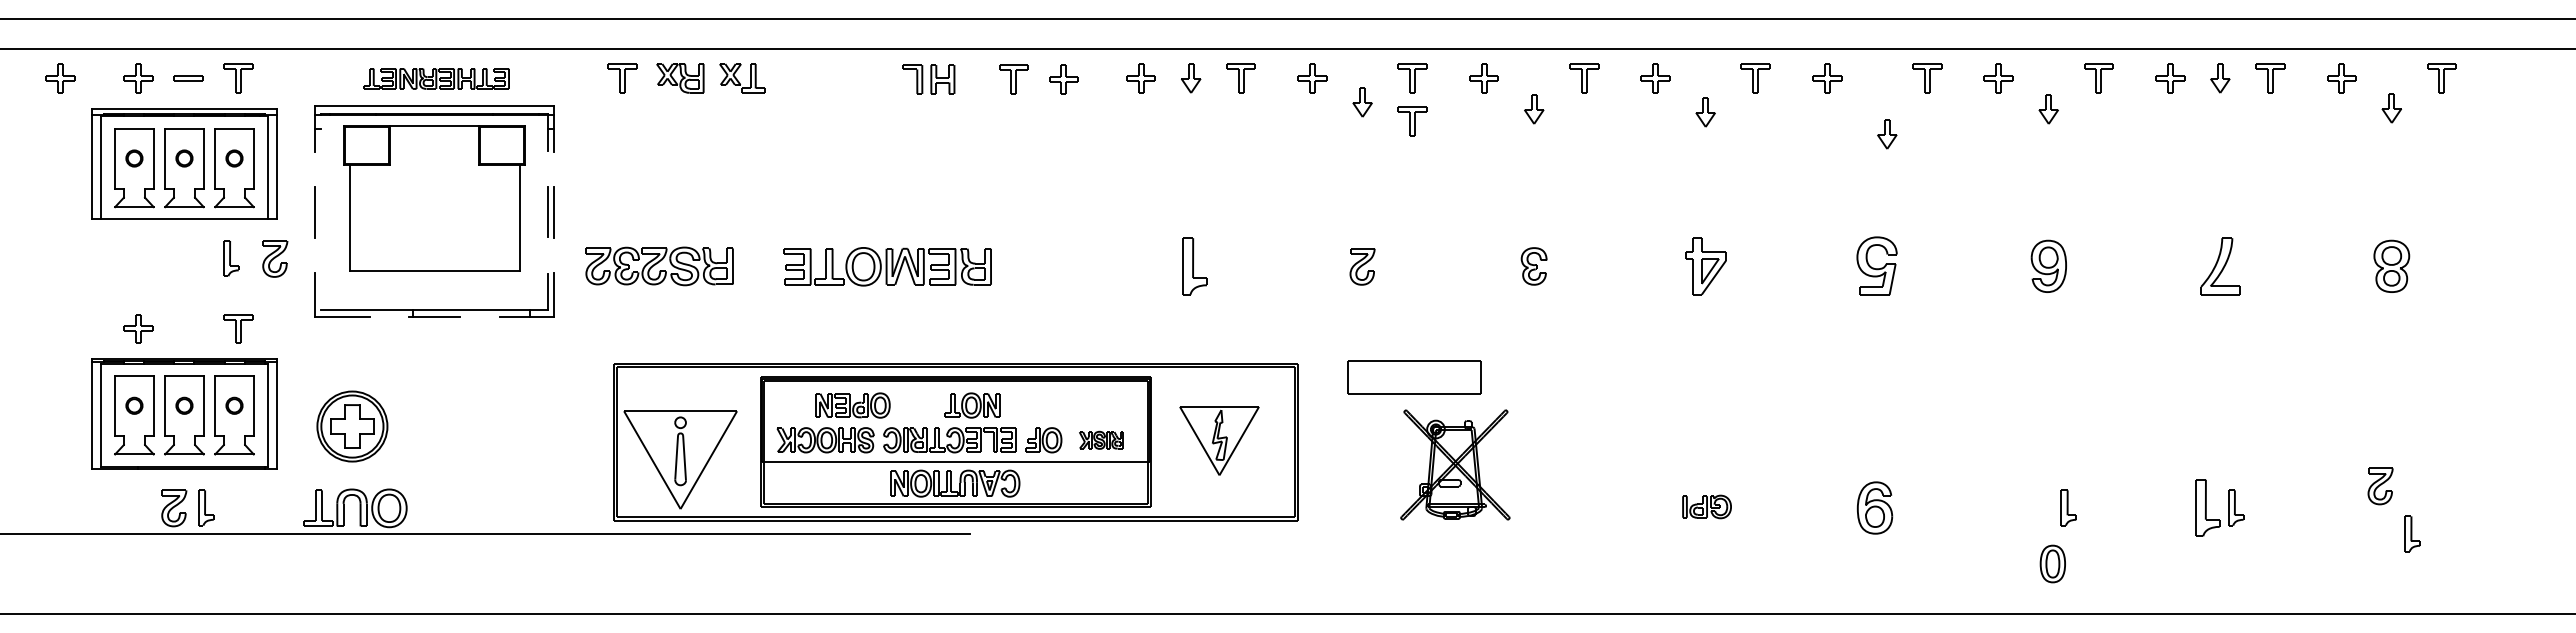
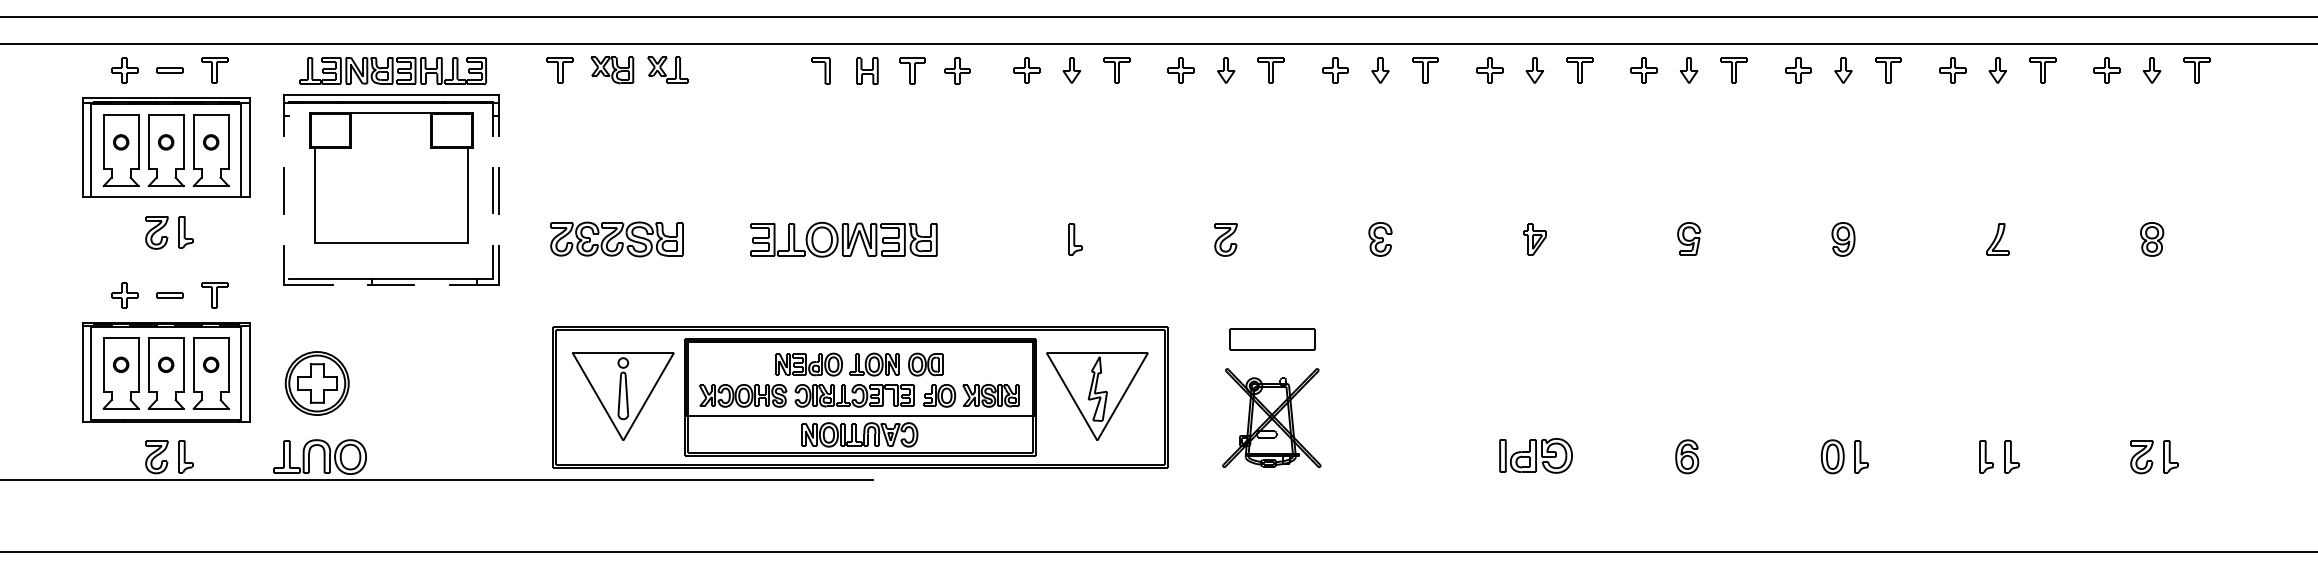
part: (60, 78) -> (54, 70), removed
part: (436, 78) -> (392, 70), size x1.43
part: (942, 79) -> (867, 71), moved
part: (1362, 102) -> (1226, 70), moved
part: (2391, 108) -> (2151, 70), moved
part: (1534, 109) -> (1380, 70), moved
part: (2048, 109) -> (1843, 70), moved
part: (1705, 112) -> (1534, 70), moved
part: (1412, 121) -> (1271, 109), removed
part: (1887, 134) -> (1689, 70), moved
part: (231, 258) -> (185, 232), moved
part: (275, 258) -> (157, 232), moved
part: (1877, 265) -> (1689, 238), size x0.62
part: (659, 266) -> (616, 239), moved
part: (887, 266) -> (843, 239), moved
part: (1194, 266) -> (1074, 239), size x0.62
part: (1705, 266) -> (1534, 239), size x0.62
part: (2048, 266) -> (1843, 239), size x0.71
part: (2220, 266) -> (1997, 239), size x0.62
part: (2391, 266) -> (2151, 239), size x0.71
part: (188, 328) -> (169, 295), added
part: (1414, 377) -> (1272, 339), size x0.71
part: (852, 405) -> (808, 364), moved
part: (1028, 405) -> (925, 364), added
part: (1101, 440) -> (991, 396), size x1.43
part: (1219, 440) -> (1097, 396), size x1.43
part: (680, 459) -> (623, 396), moved
part: (1455, 464) -> (1271, 417), moved
part: (2380, 486) -> (2141, 457), moved
part: (1706, 506) -> (1535, 455), size x1.67
part: (1875, 507) -> (1687, 456), size x0.71
part: (2208, 507) -> (1987, 456), size x0.62
part: (2412, 533) -> (2170, 456), moved
part: (2052, 563) -> (1832, 456), moved

